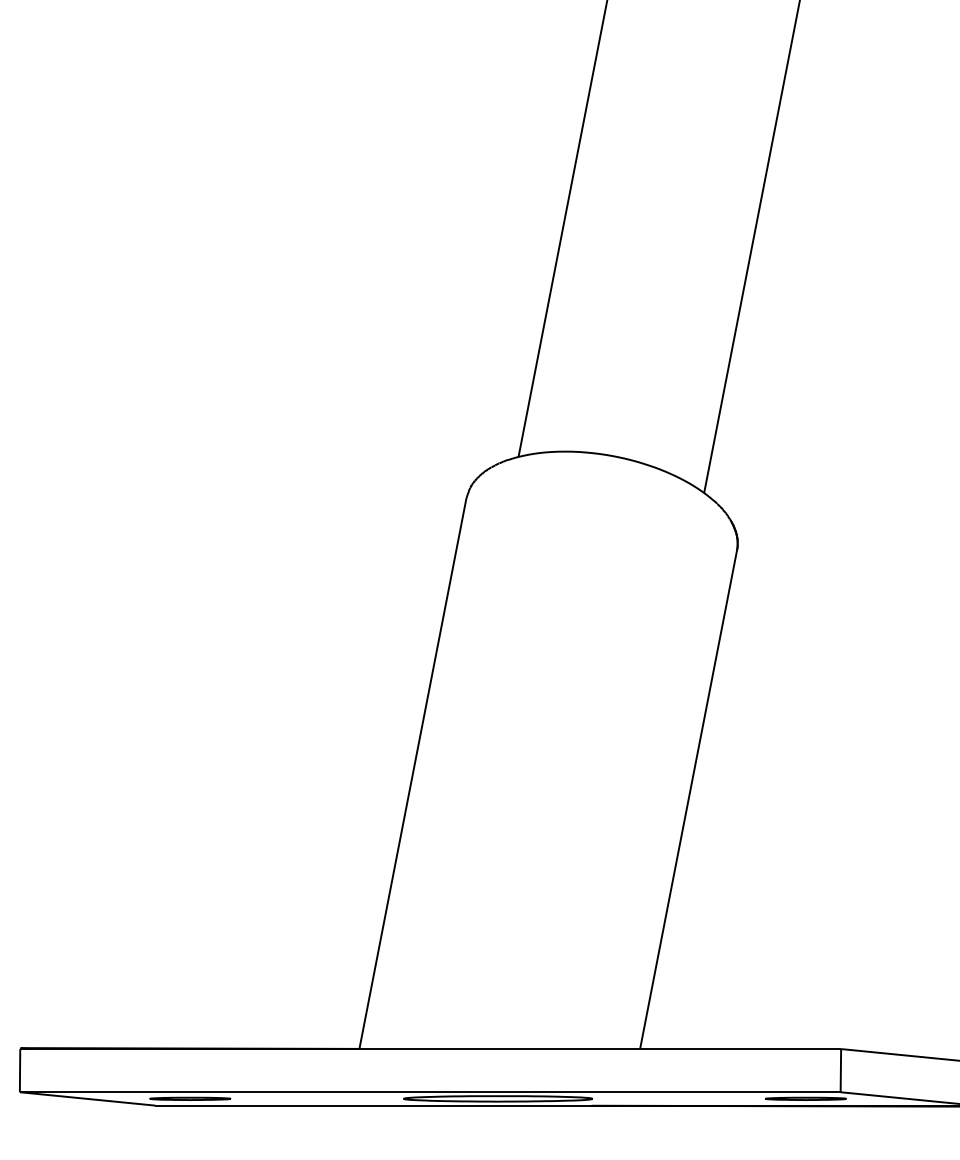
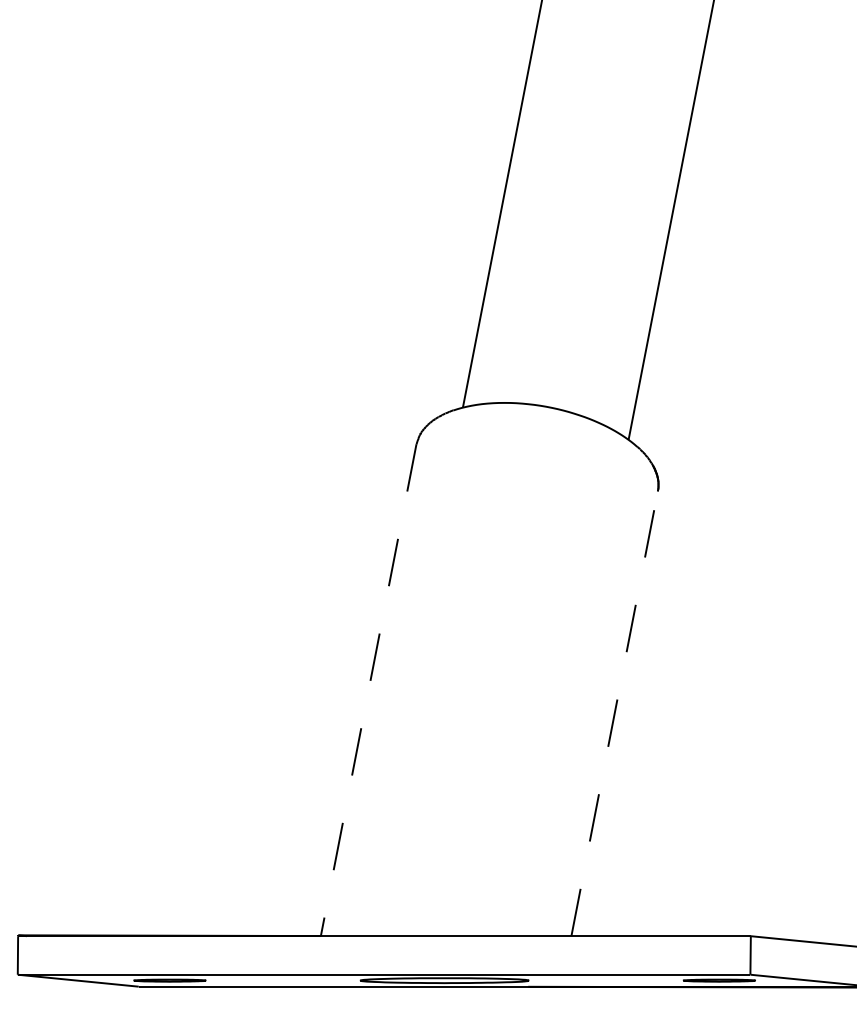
line: (412, 773) -> (368, 690), solid -> dashed
line: (688, 799) -> (614, 713), solid -> dashed

